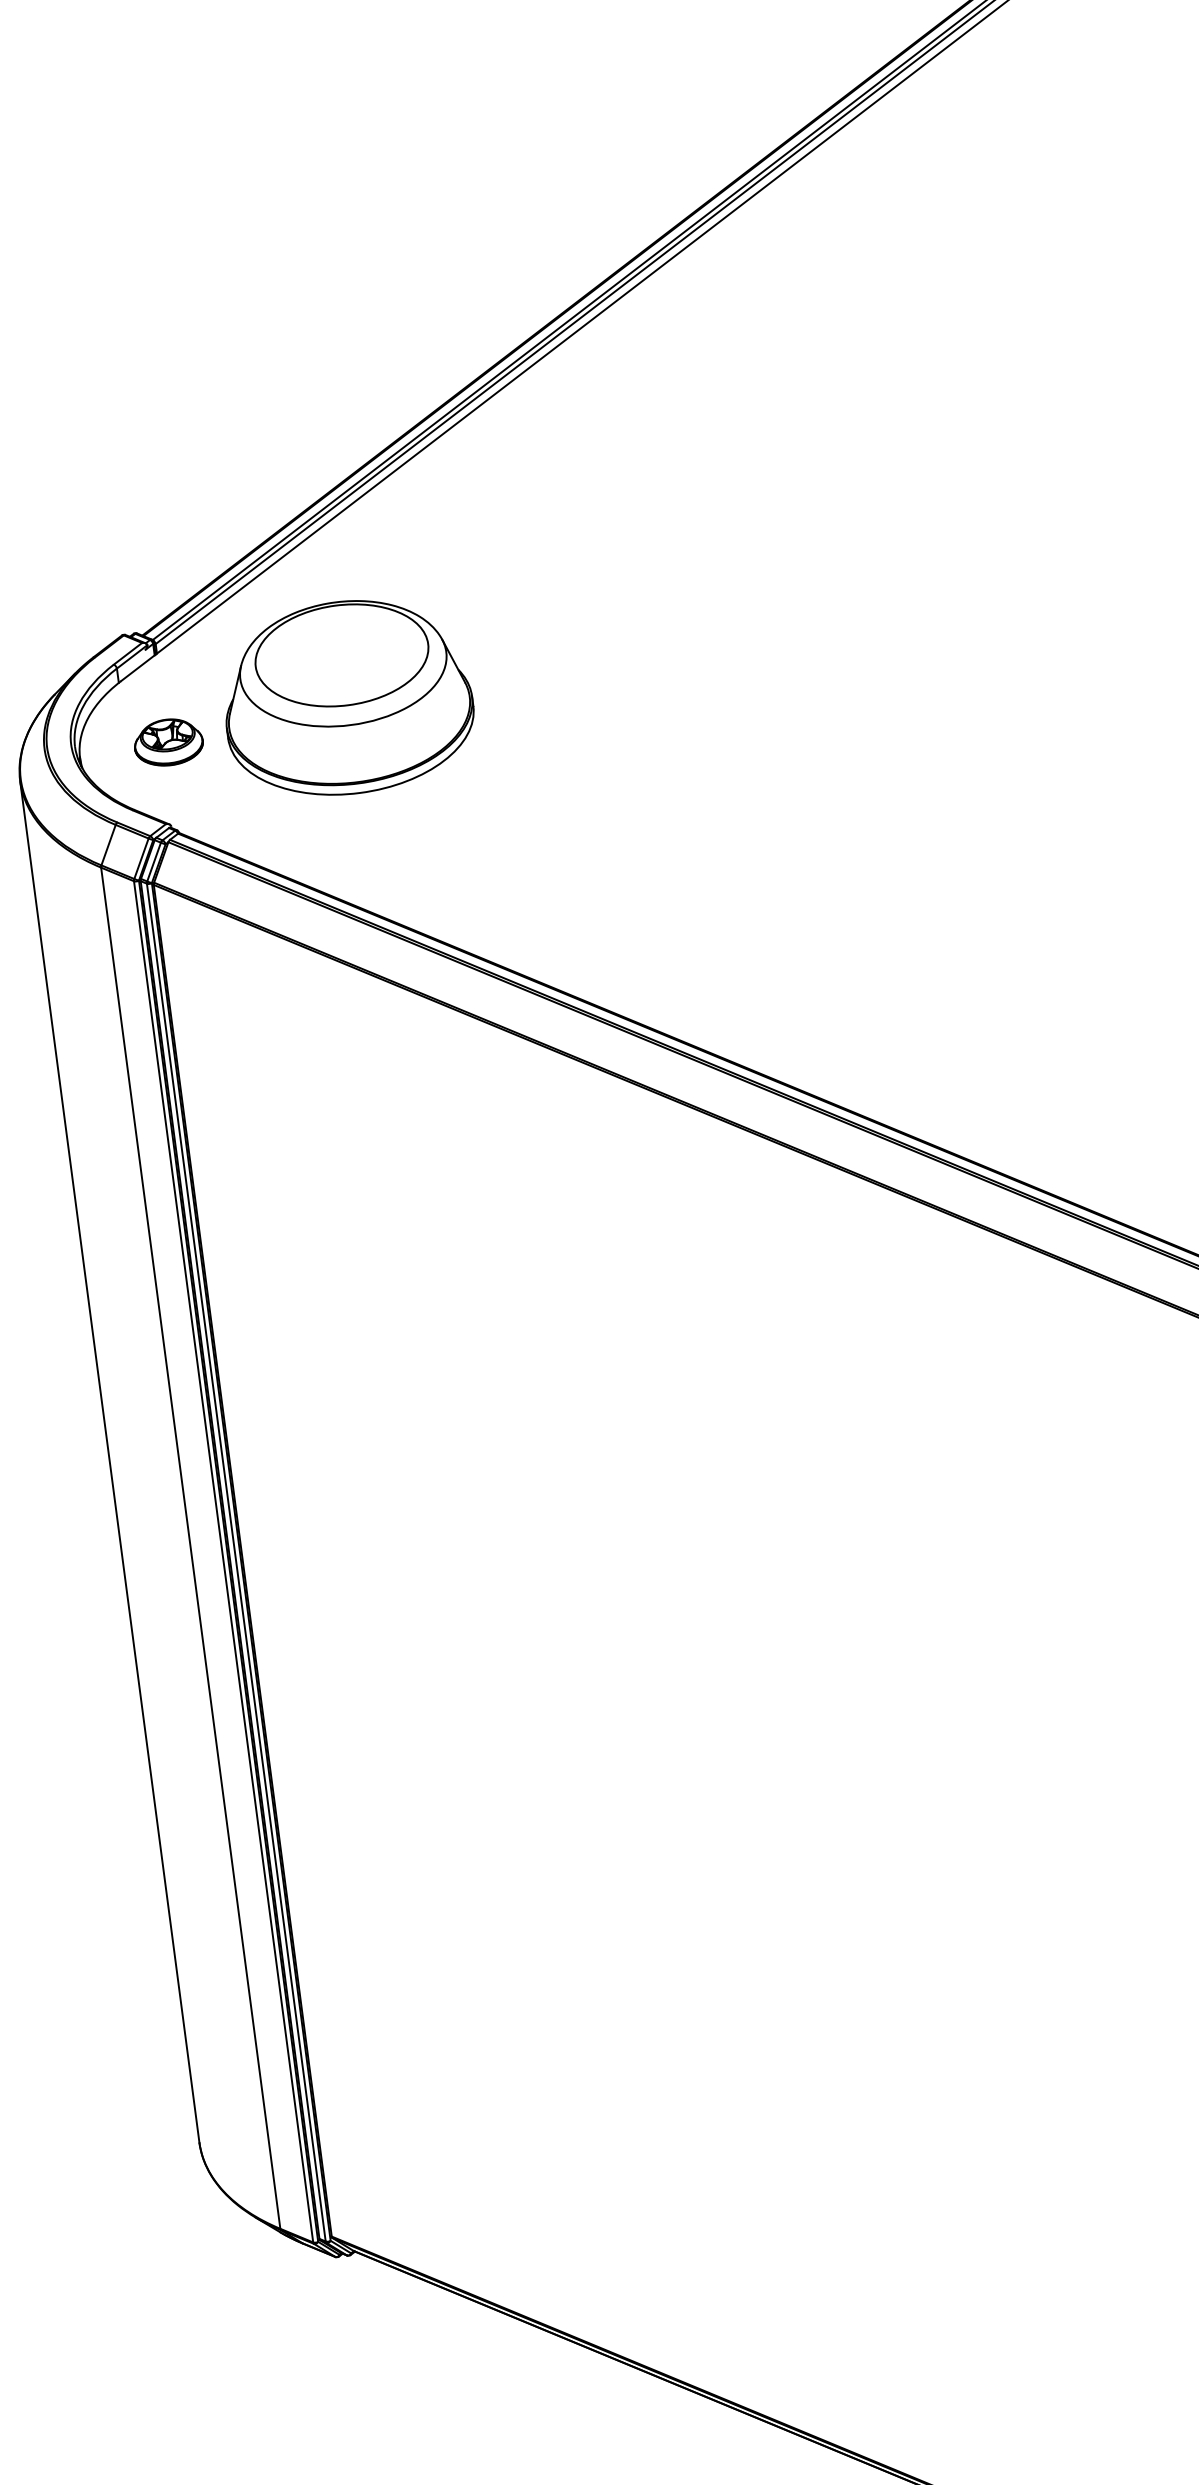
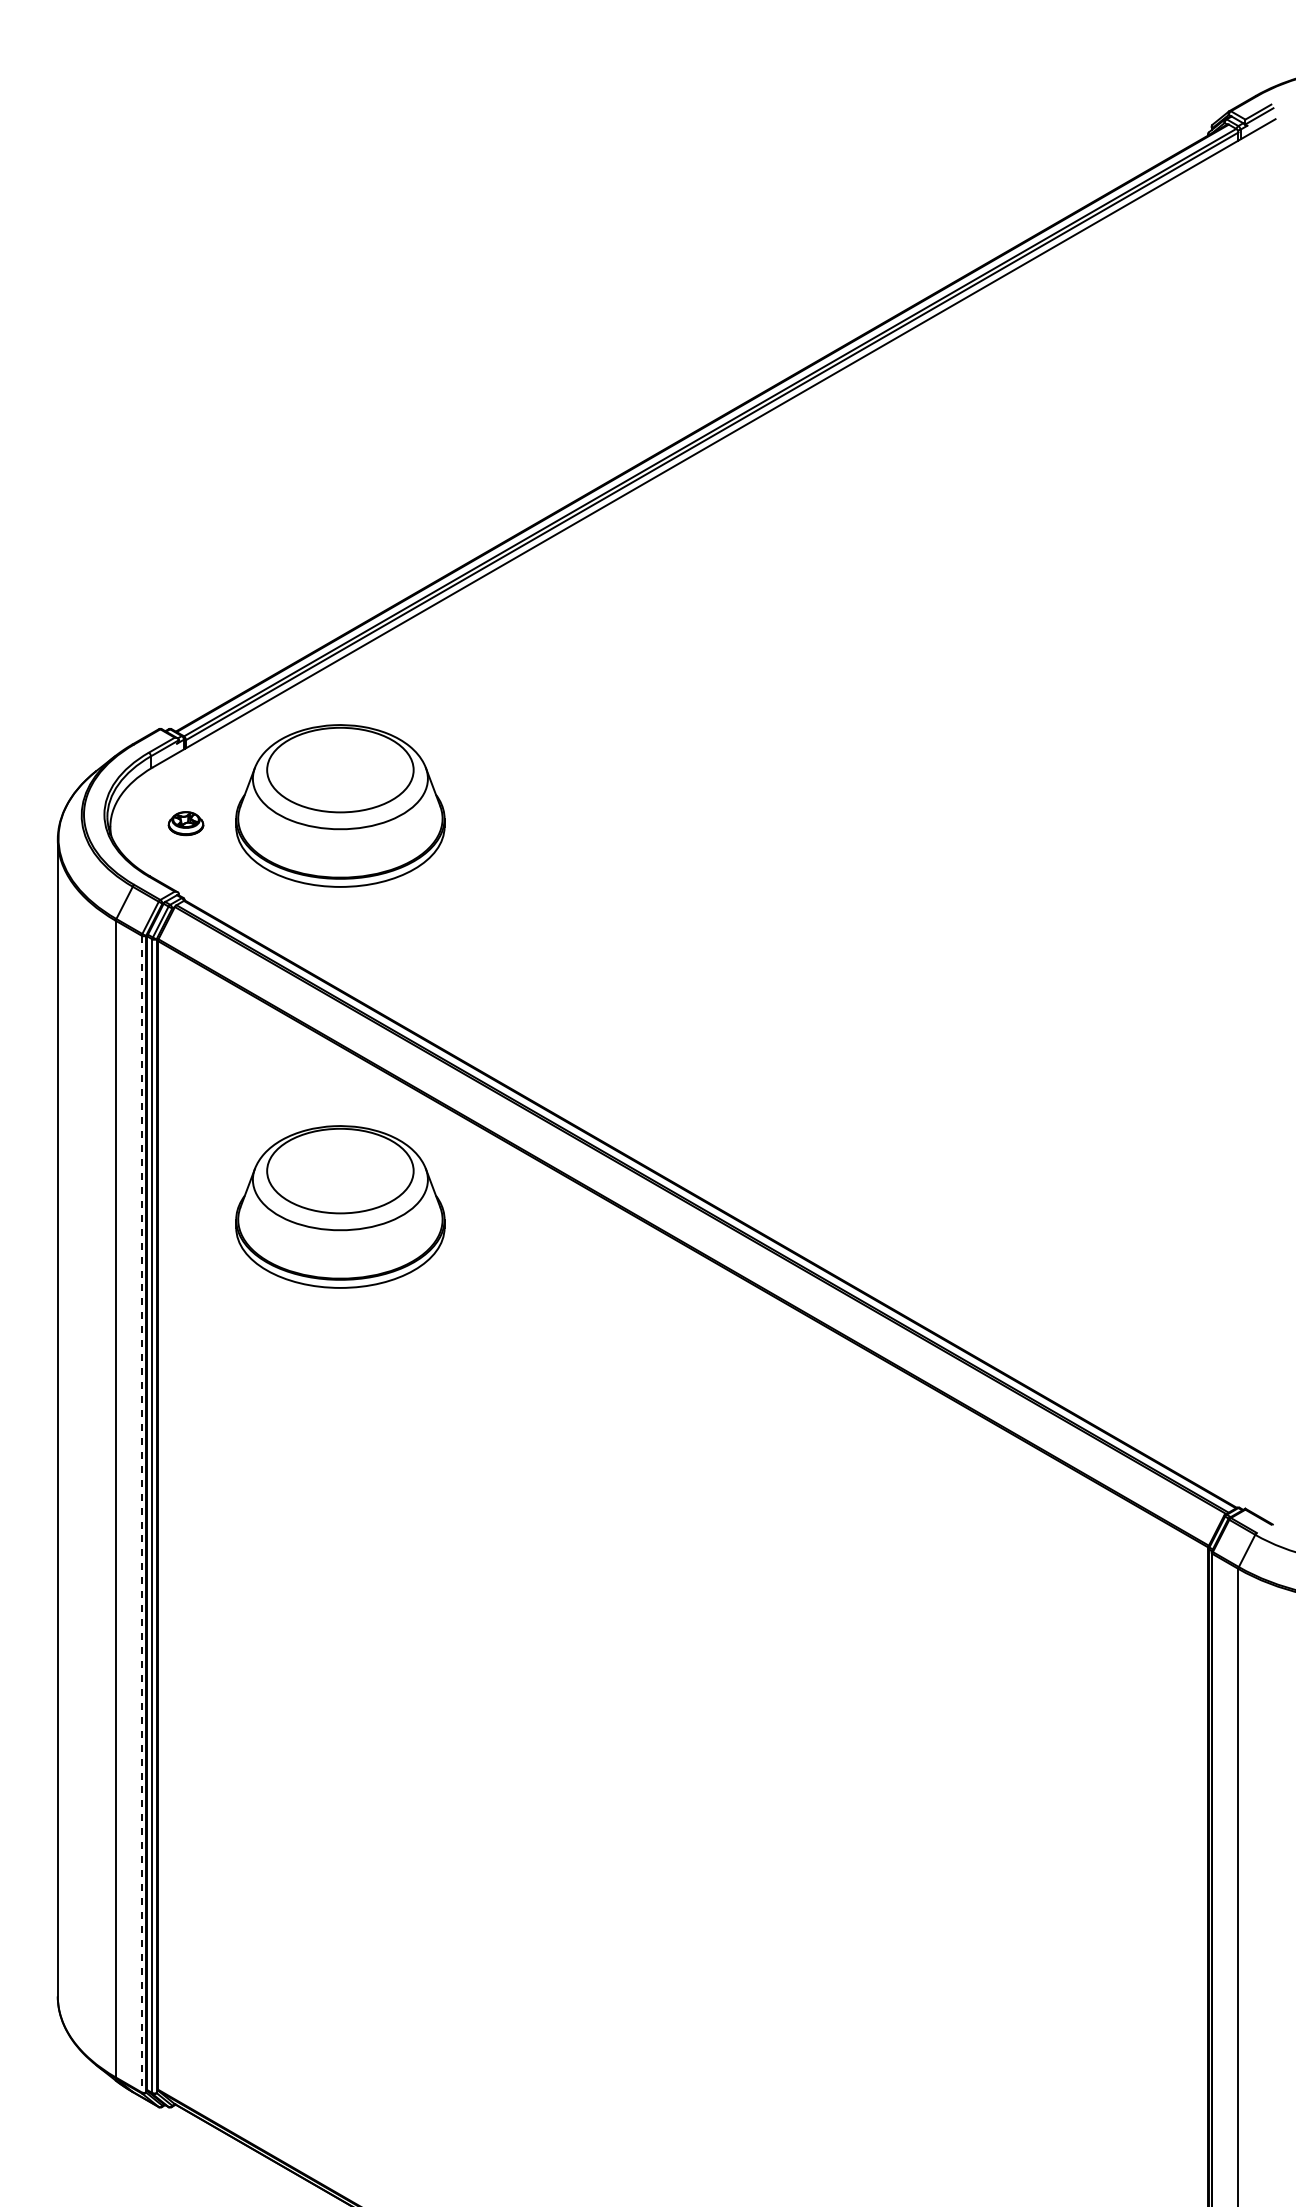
part: (167, 742) -> (185, 823), size x0.6
part: (409, 1169) -> (340, 1206), added
line: (223, 1562) -> (141, 1514), solid -> dashed

